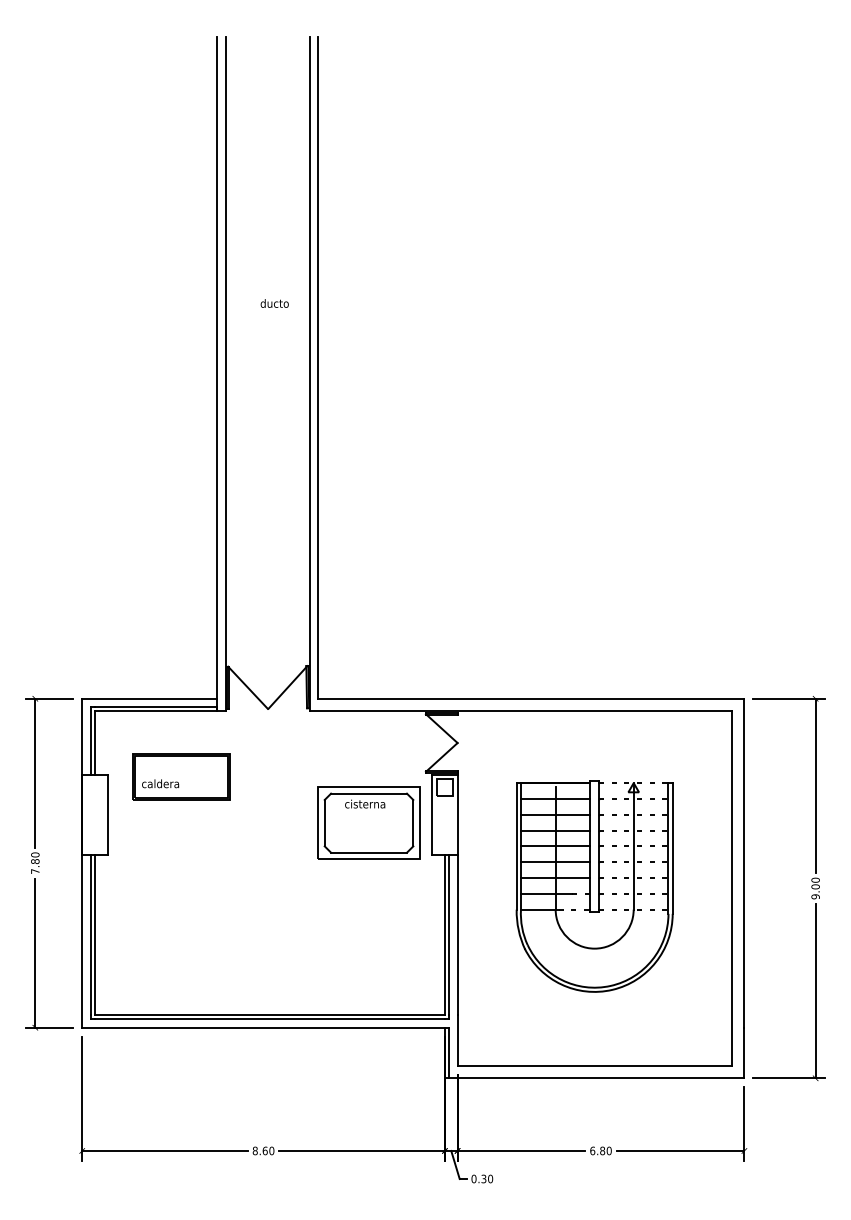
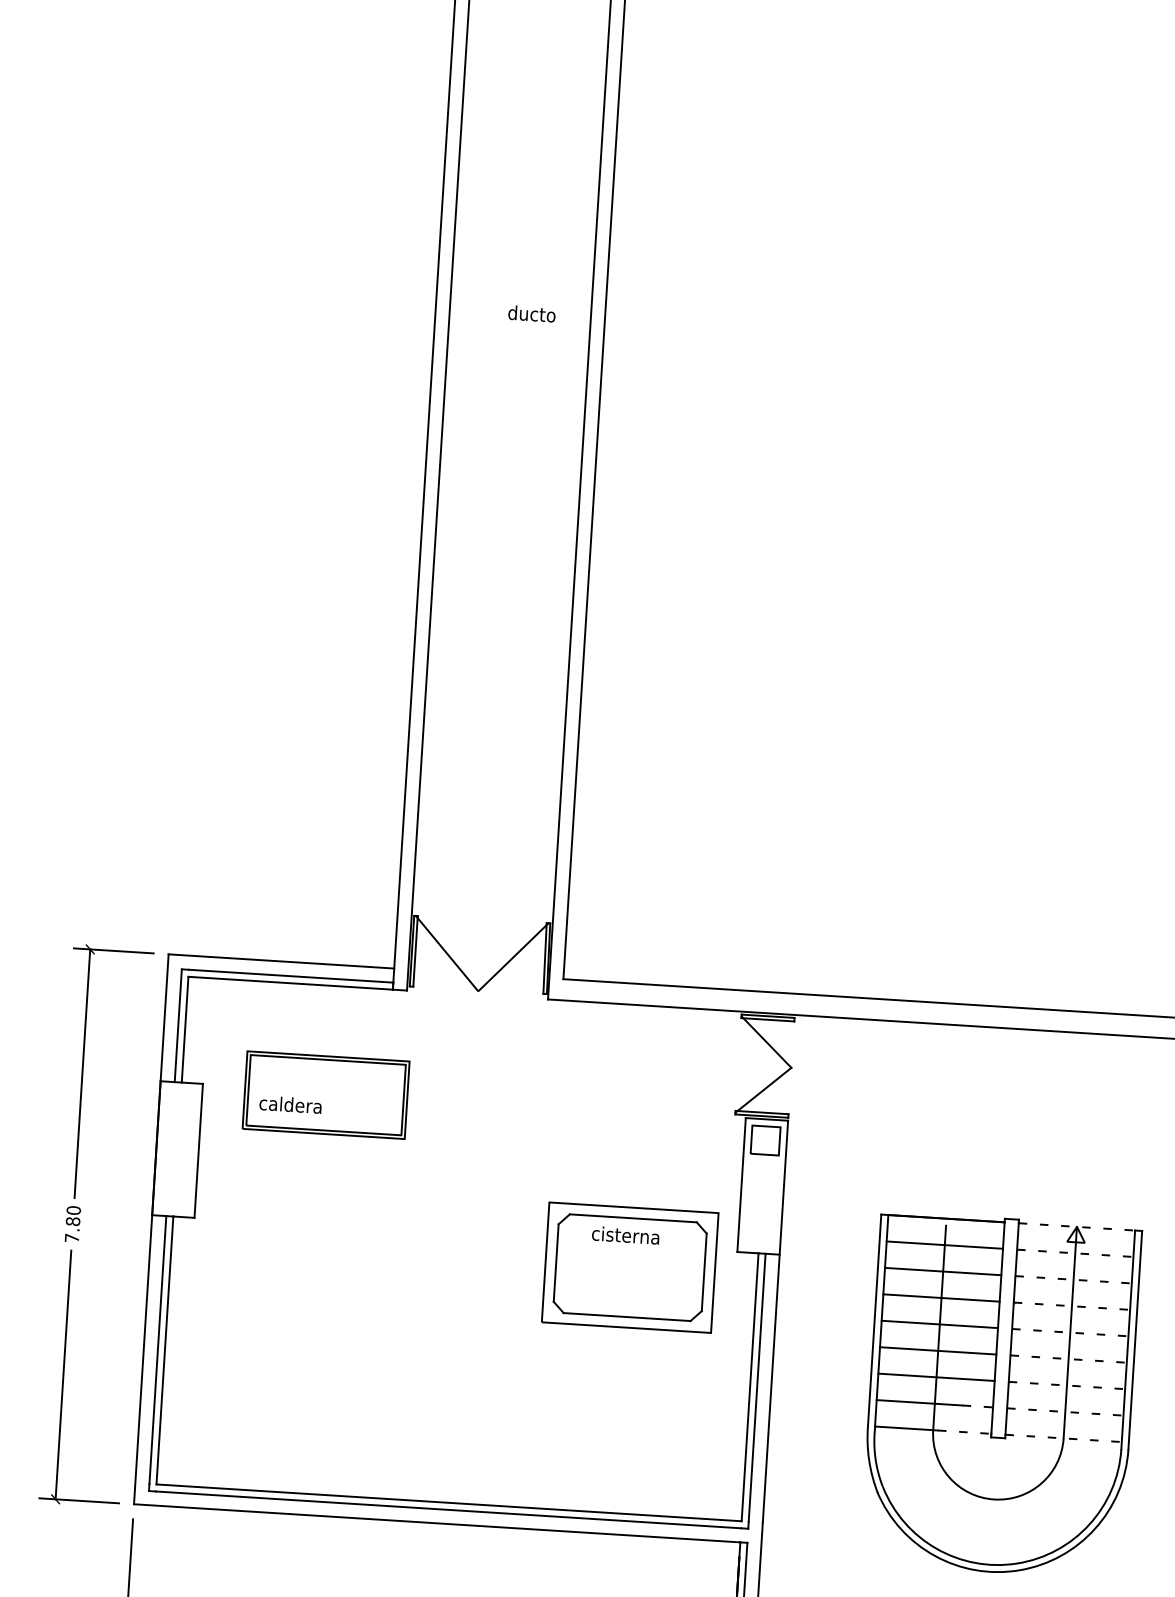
part: (368, 822) -> (629, 1266), moved
part: (594, 886) -> (1000, 1395), moved

